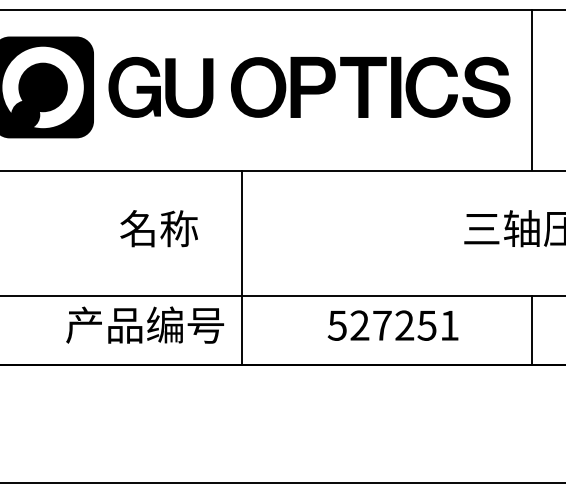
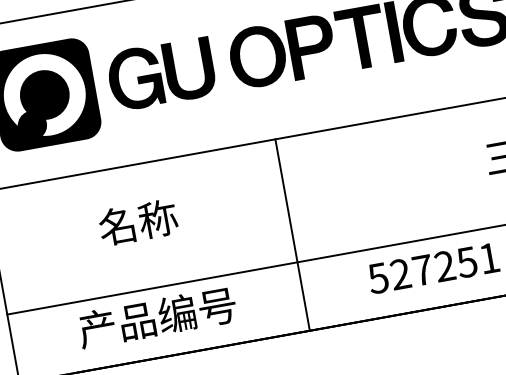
text: (158, 228) -> (137, 222), moved
line: (242, 267) -> (292, 234), moved
text: (145, 324) -> (157, 316), moved

